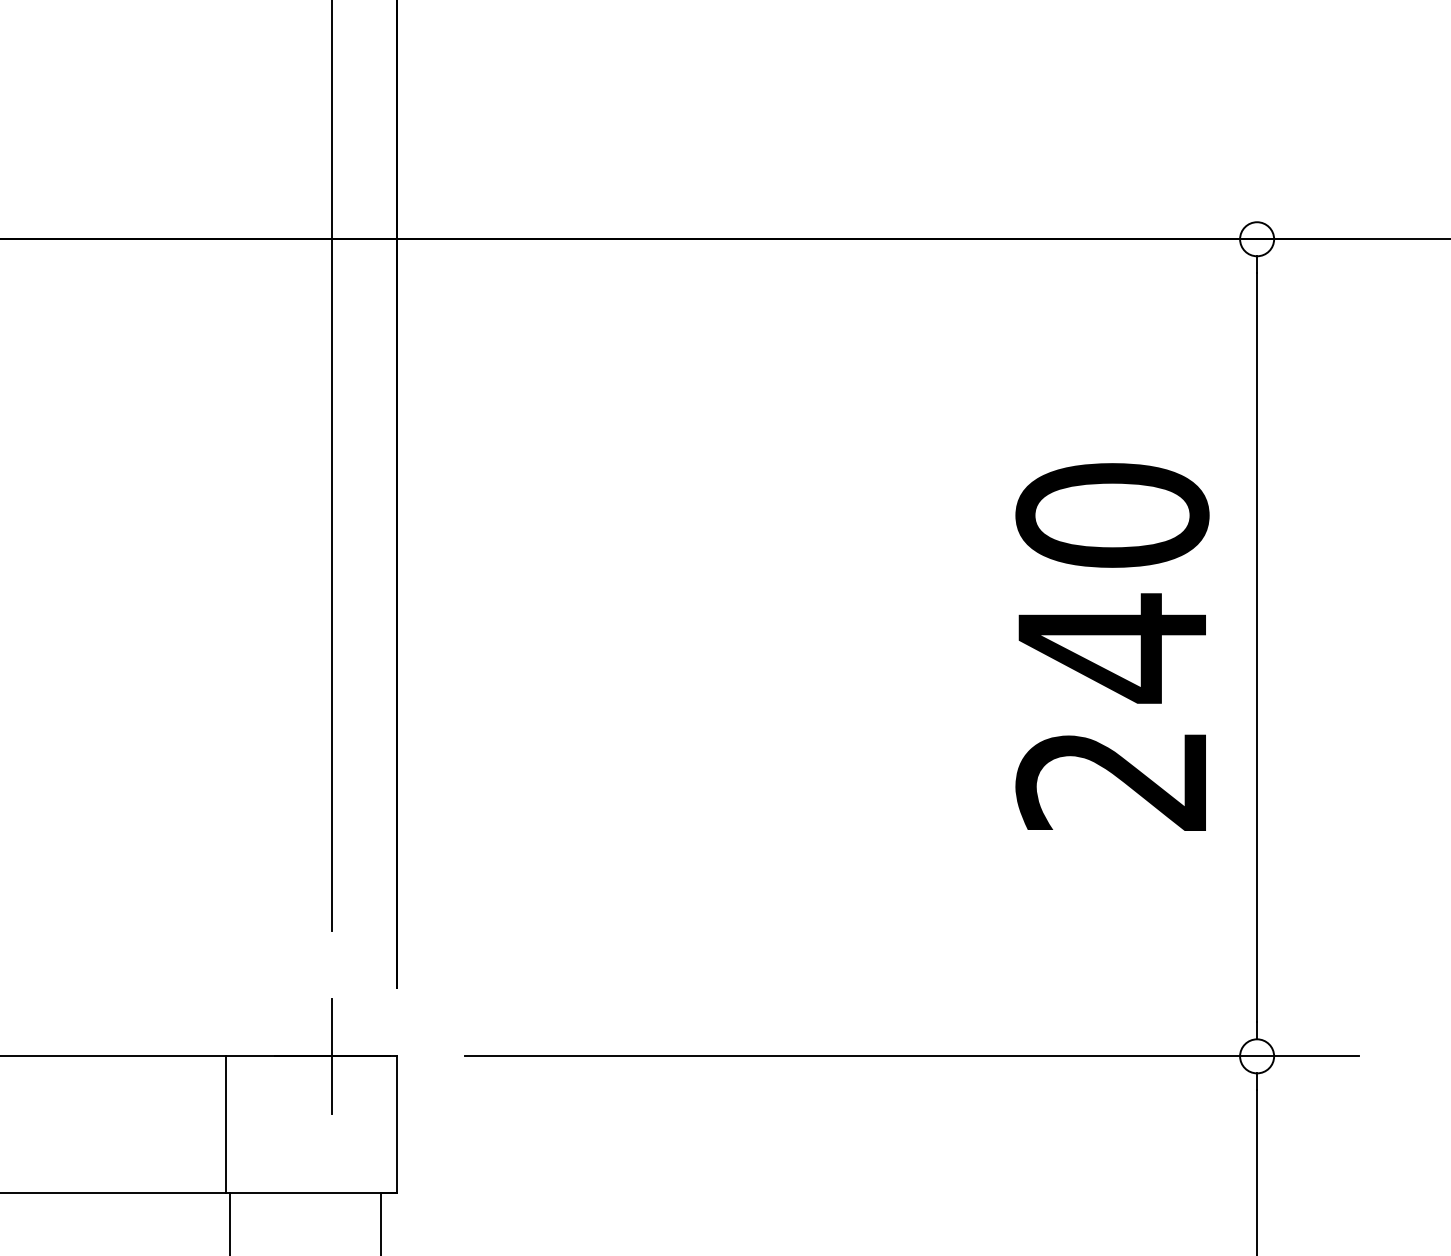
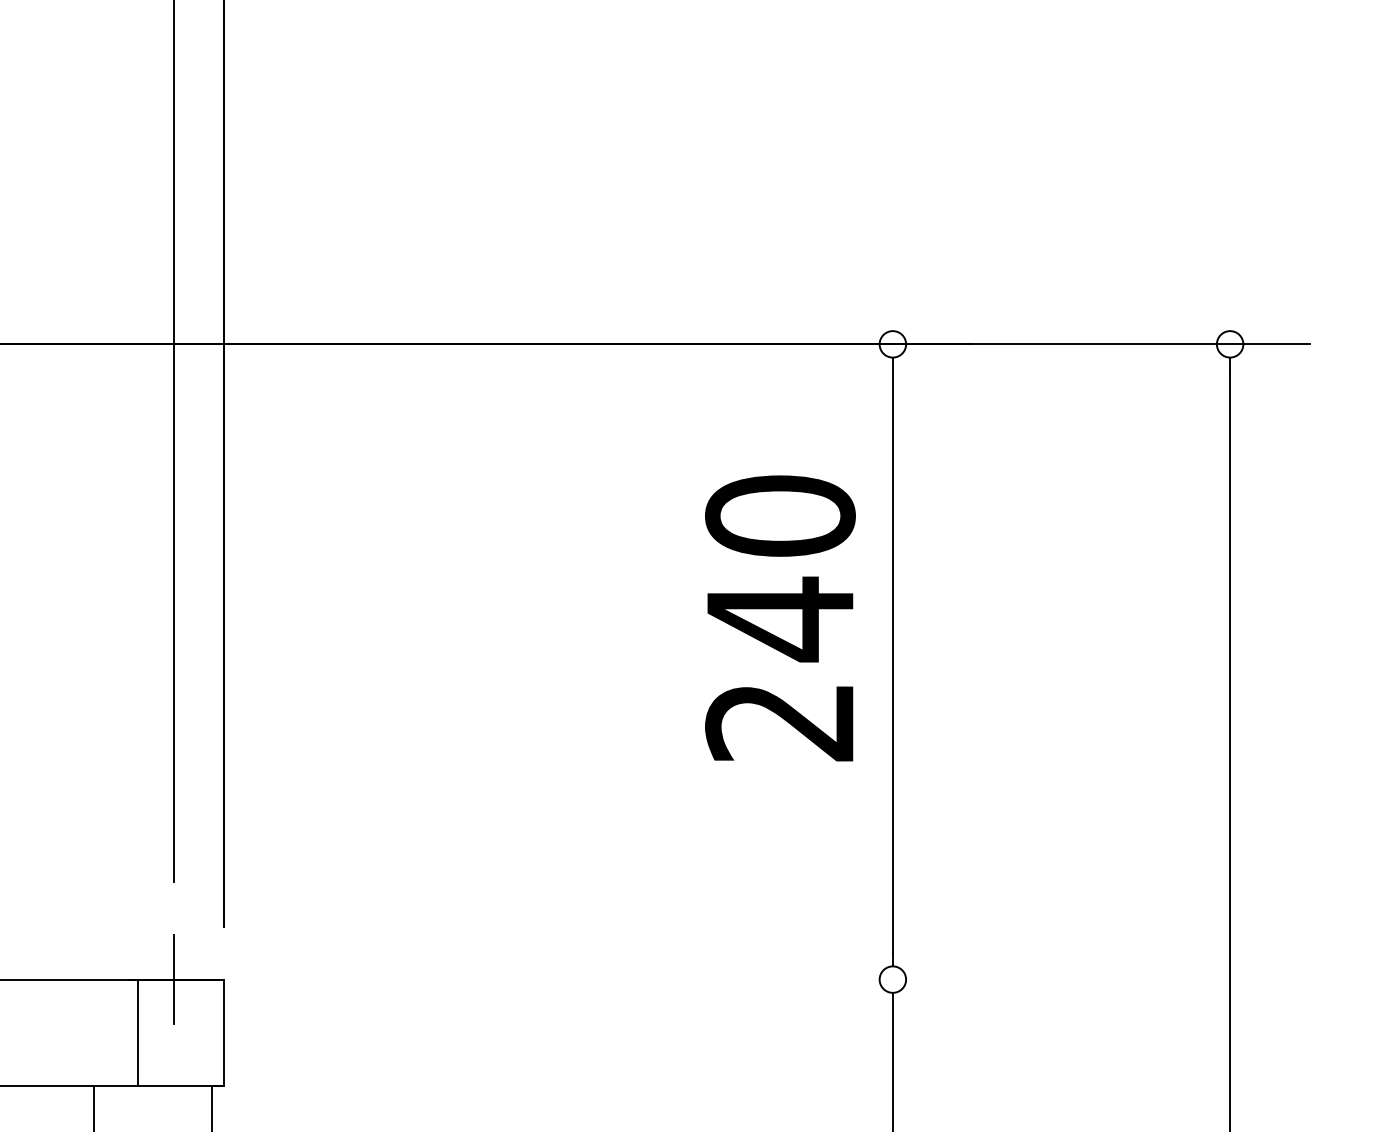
text: (1112, 647) -> (780, 618), moved
line: (911, 1056) -> (624, 979), removed
line: (226, 1124) -> (138, 1032), moved

